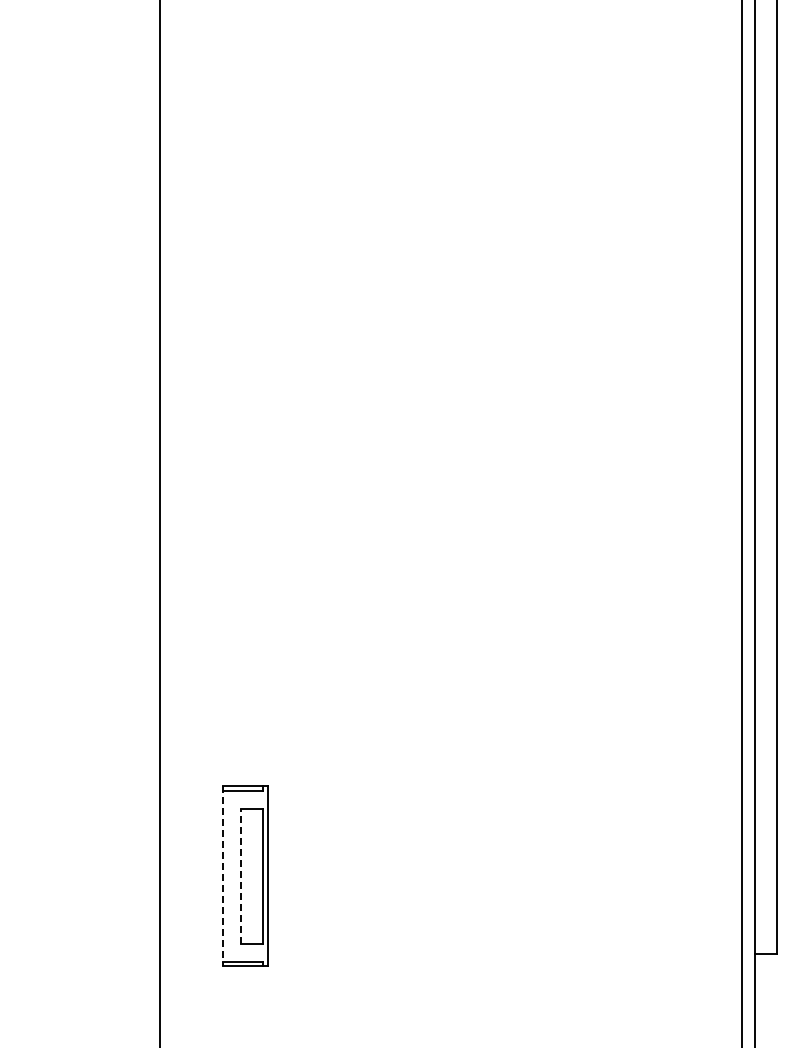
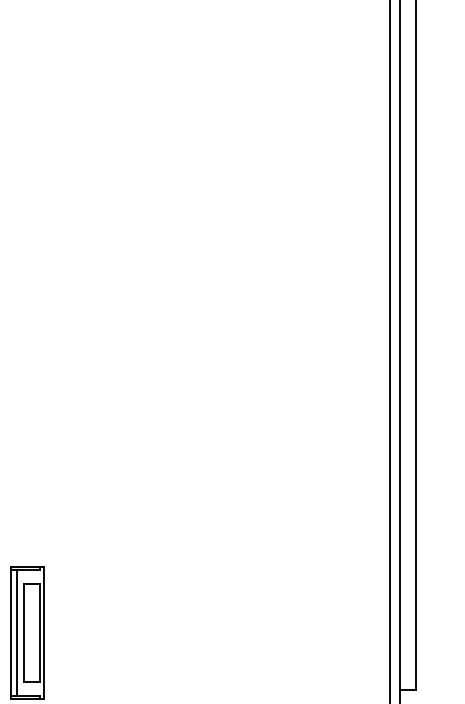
line: (231, 875) -> (17, 632), added
line: (223, 876) -> (11, 633), dashed -> solid
line: (241, 876) -> (24, 633), dashed -> solid

